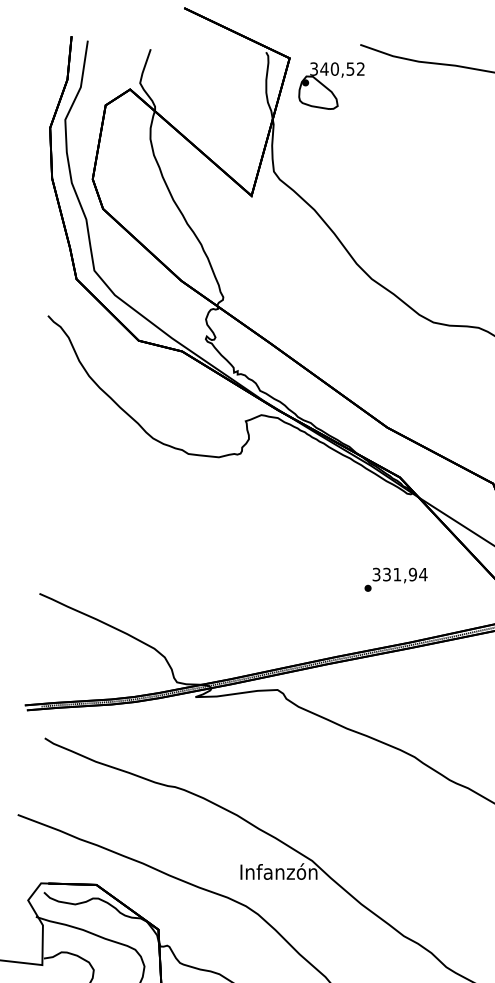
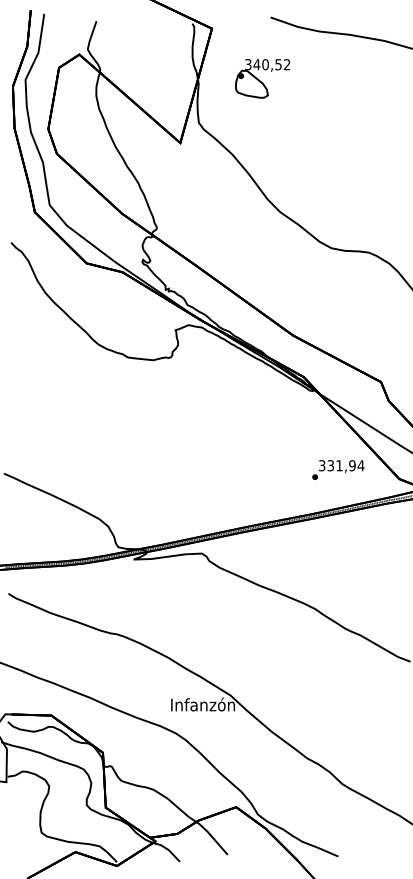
part: (331, 85) -> (262, 78), moved
text: (396, 579) -> (338, 469), moved

